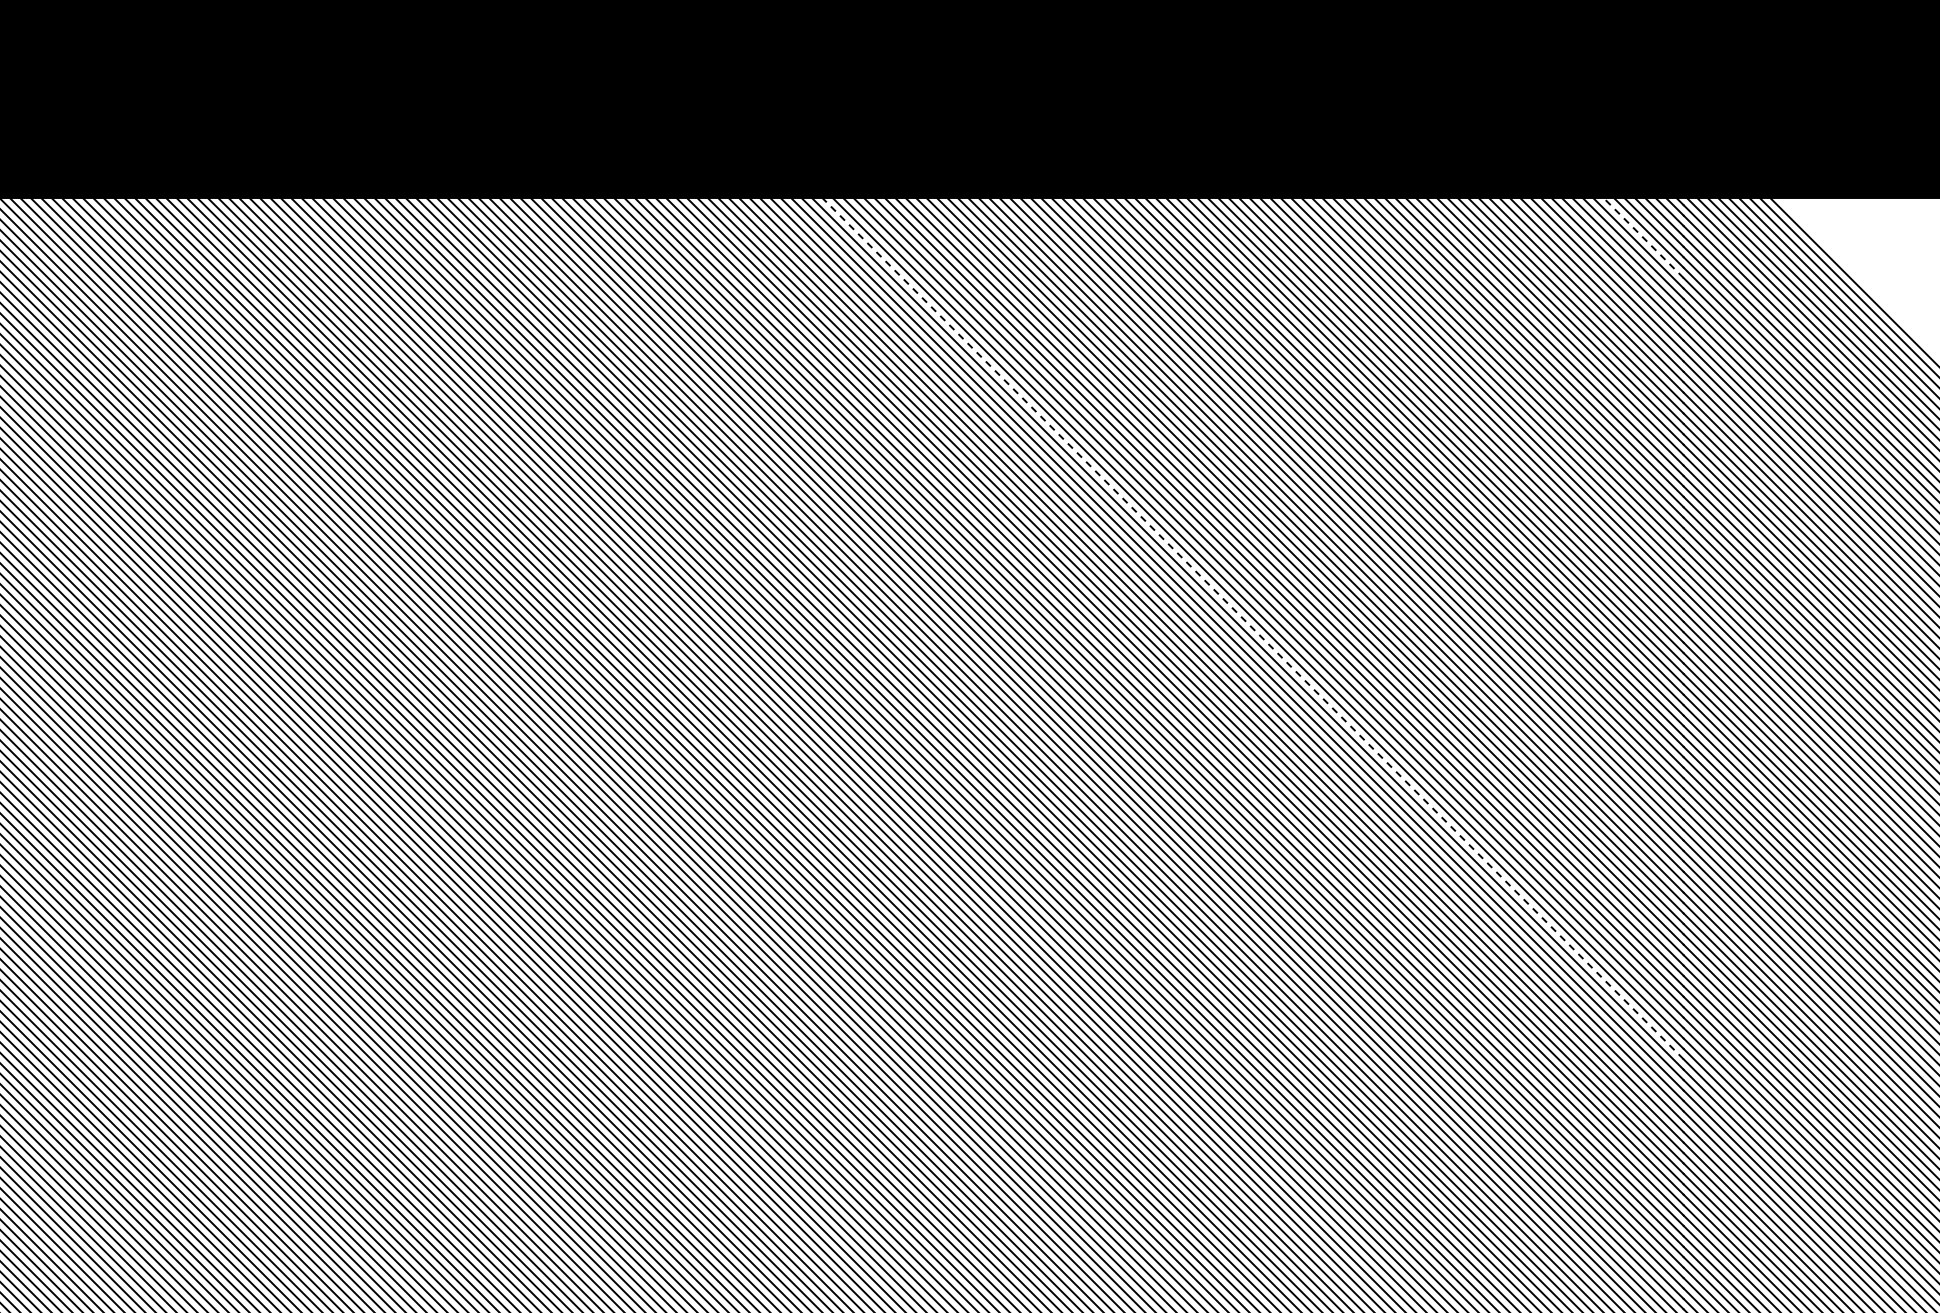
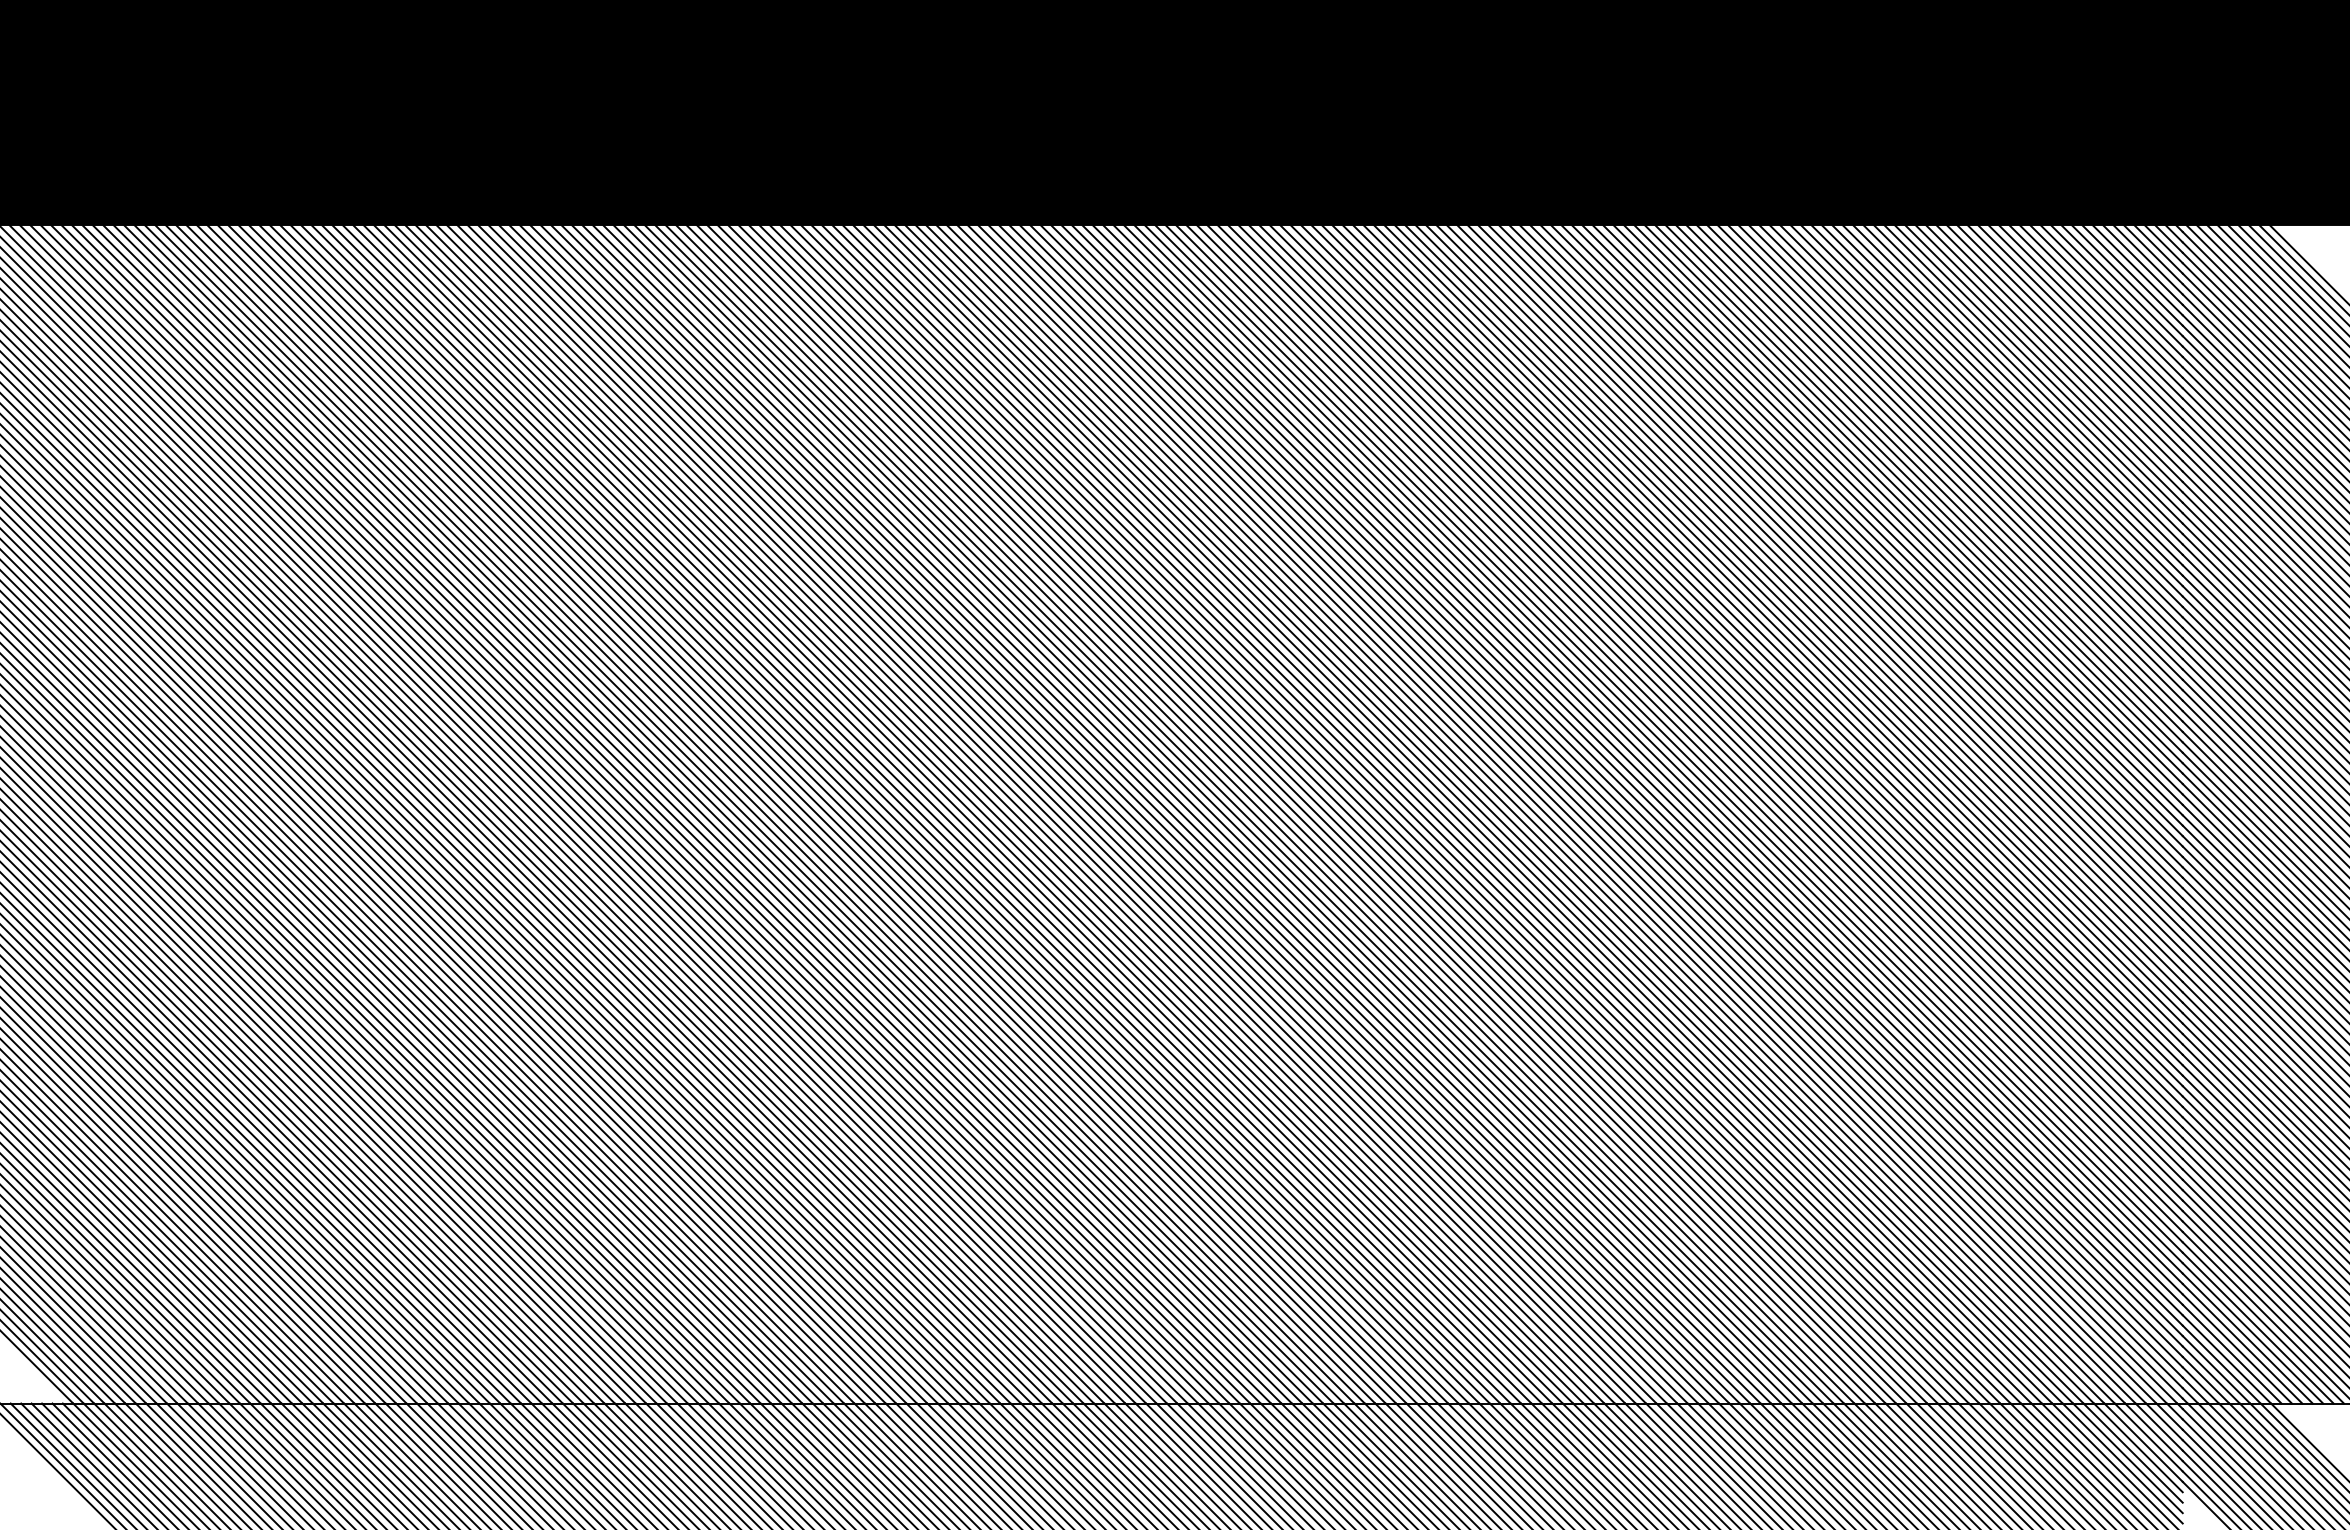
line: (1643, 237) -> (2142, 264), dashed -> solid
line: (1253, 628) -> (1752, 655), dashed -> solid

